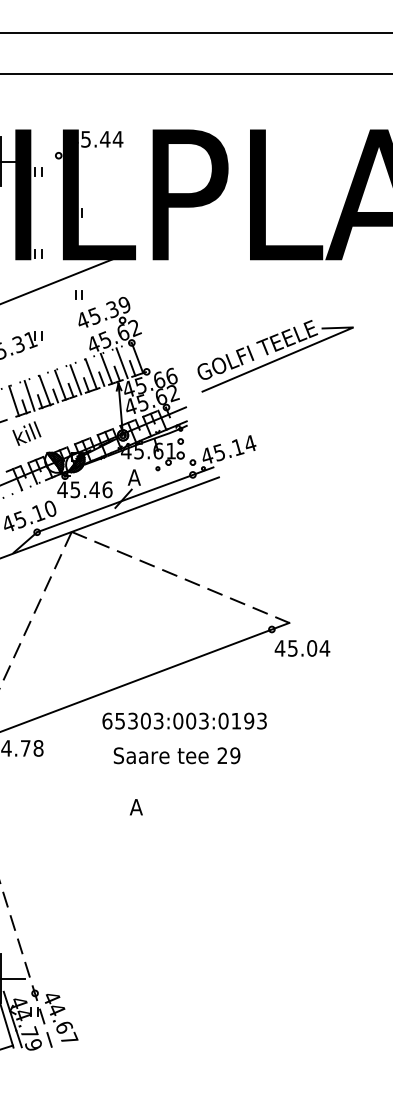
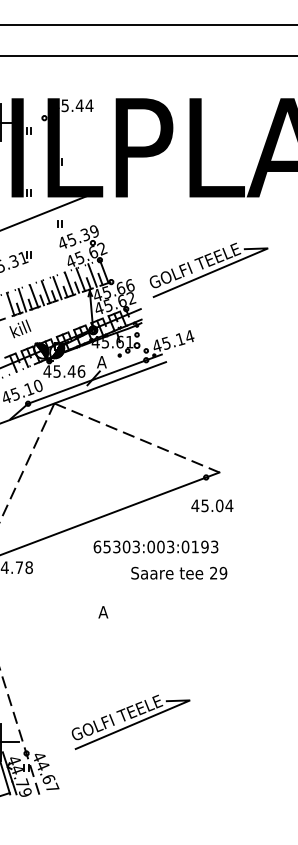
text: (302, 647) -> (212, 505), moved
text: (183, 720) -> (155, 546), moved
text: (177, 754) -> (179, 572), moved
part: (172, 951) -> (130, 721), added

